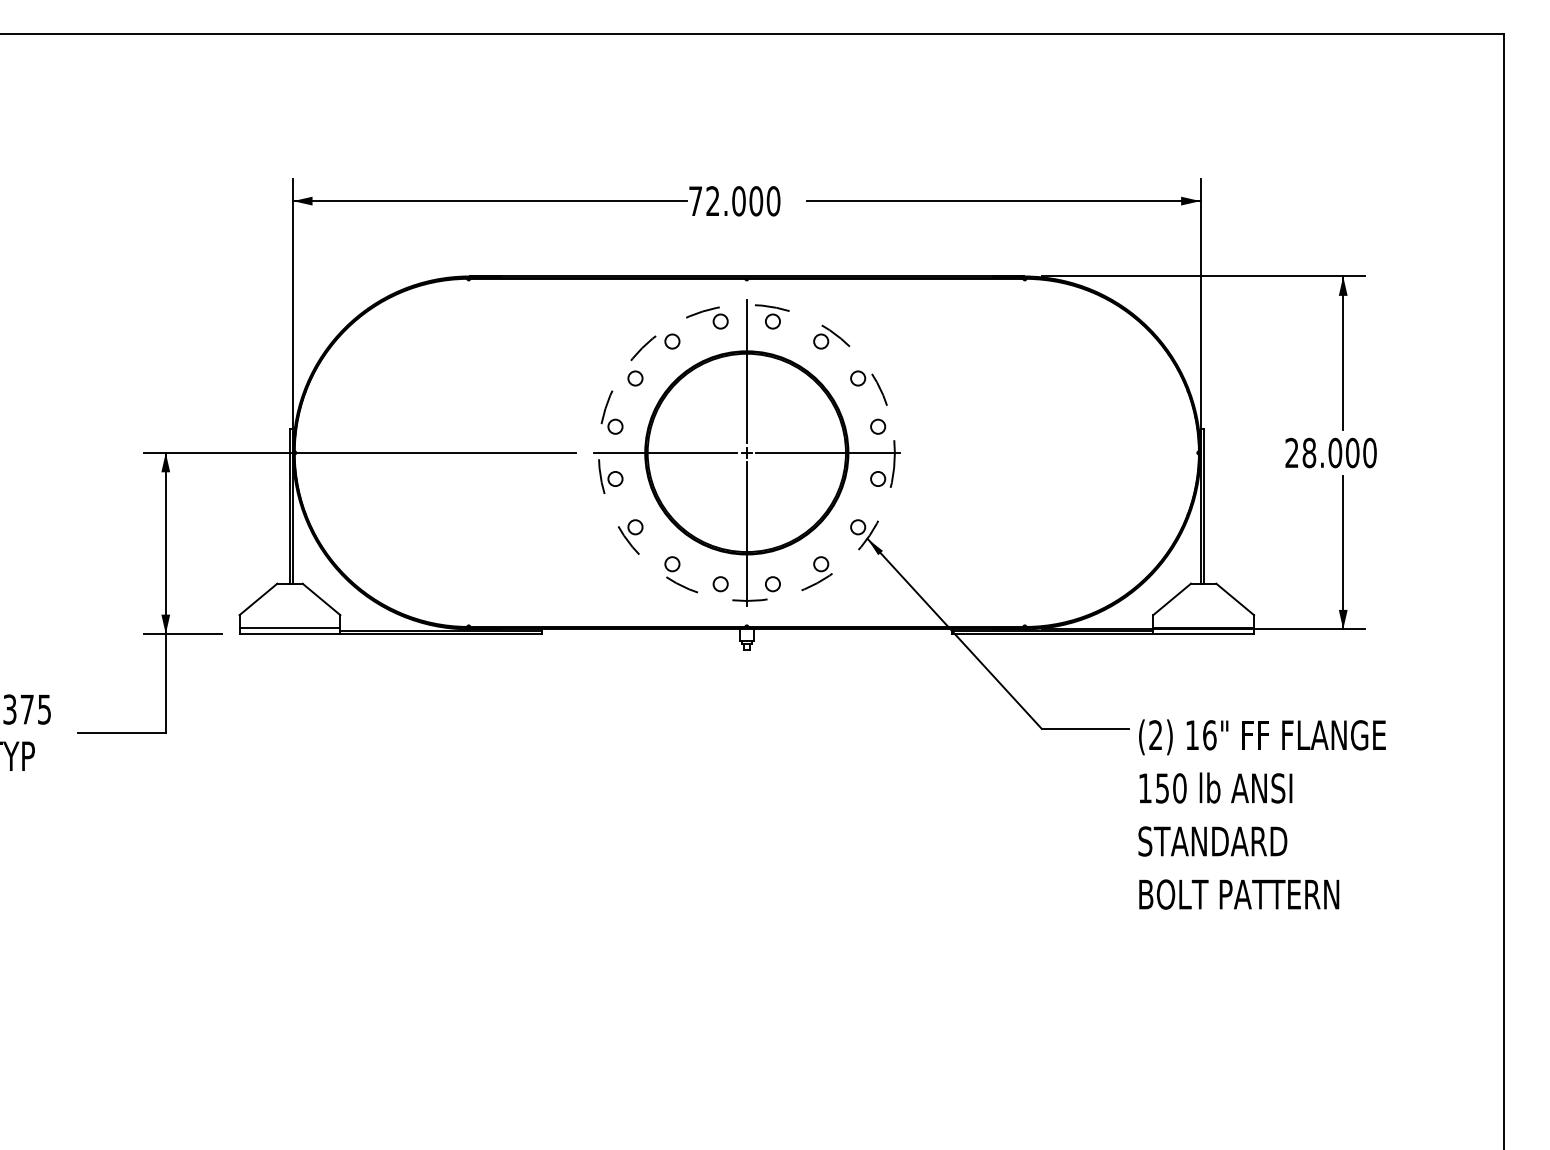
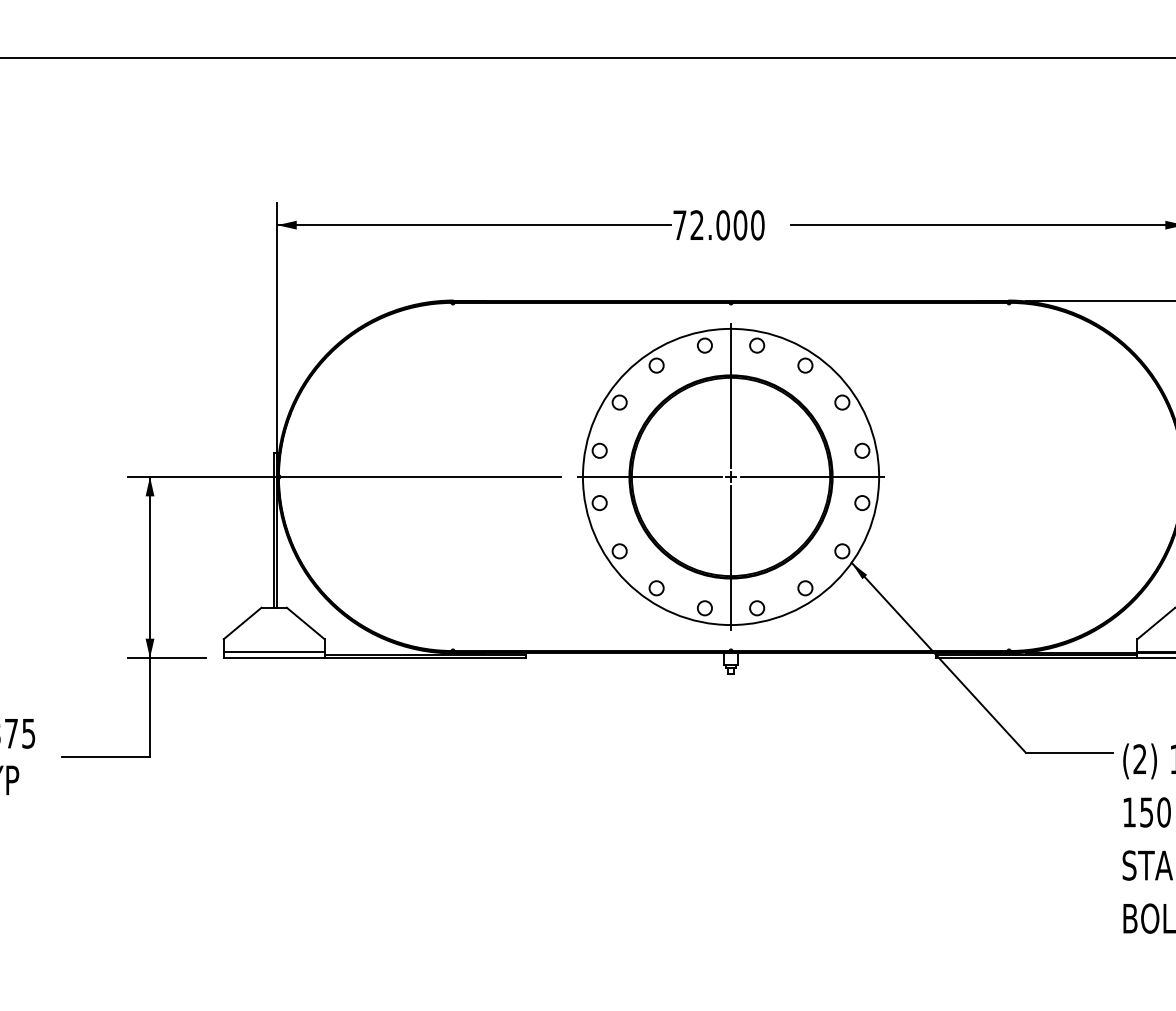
circle: (746, 452) -> (730, 476), dashed -> solid

